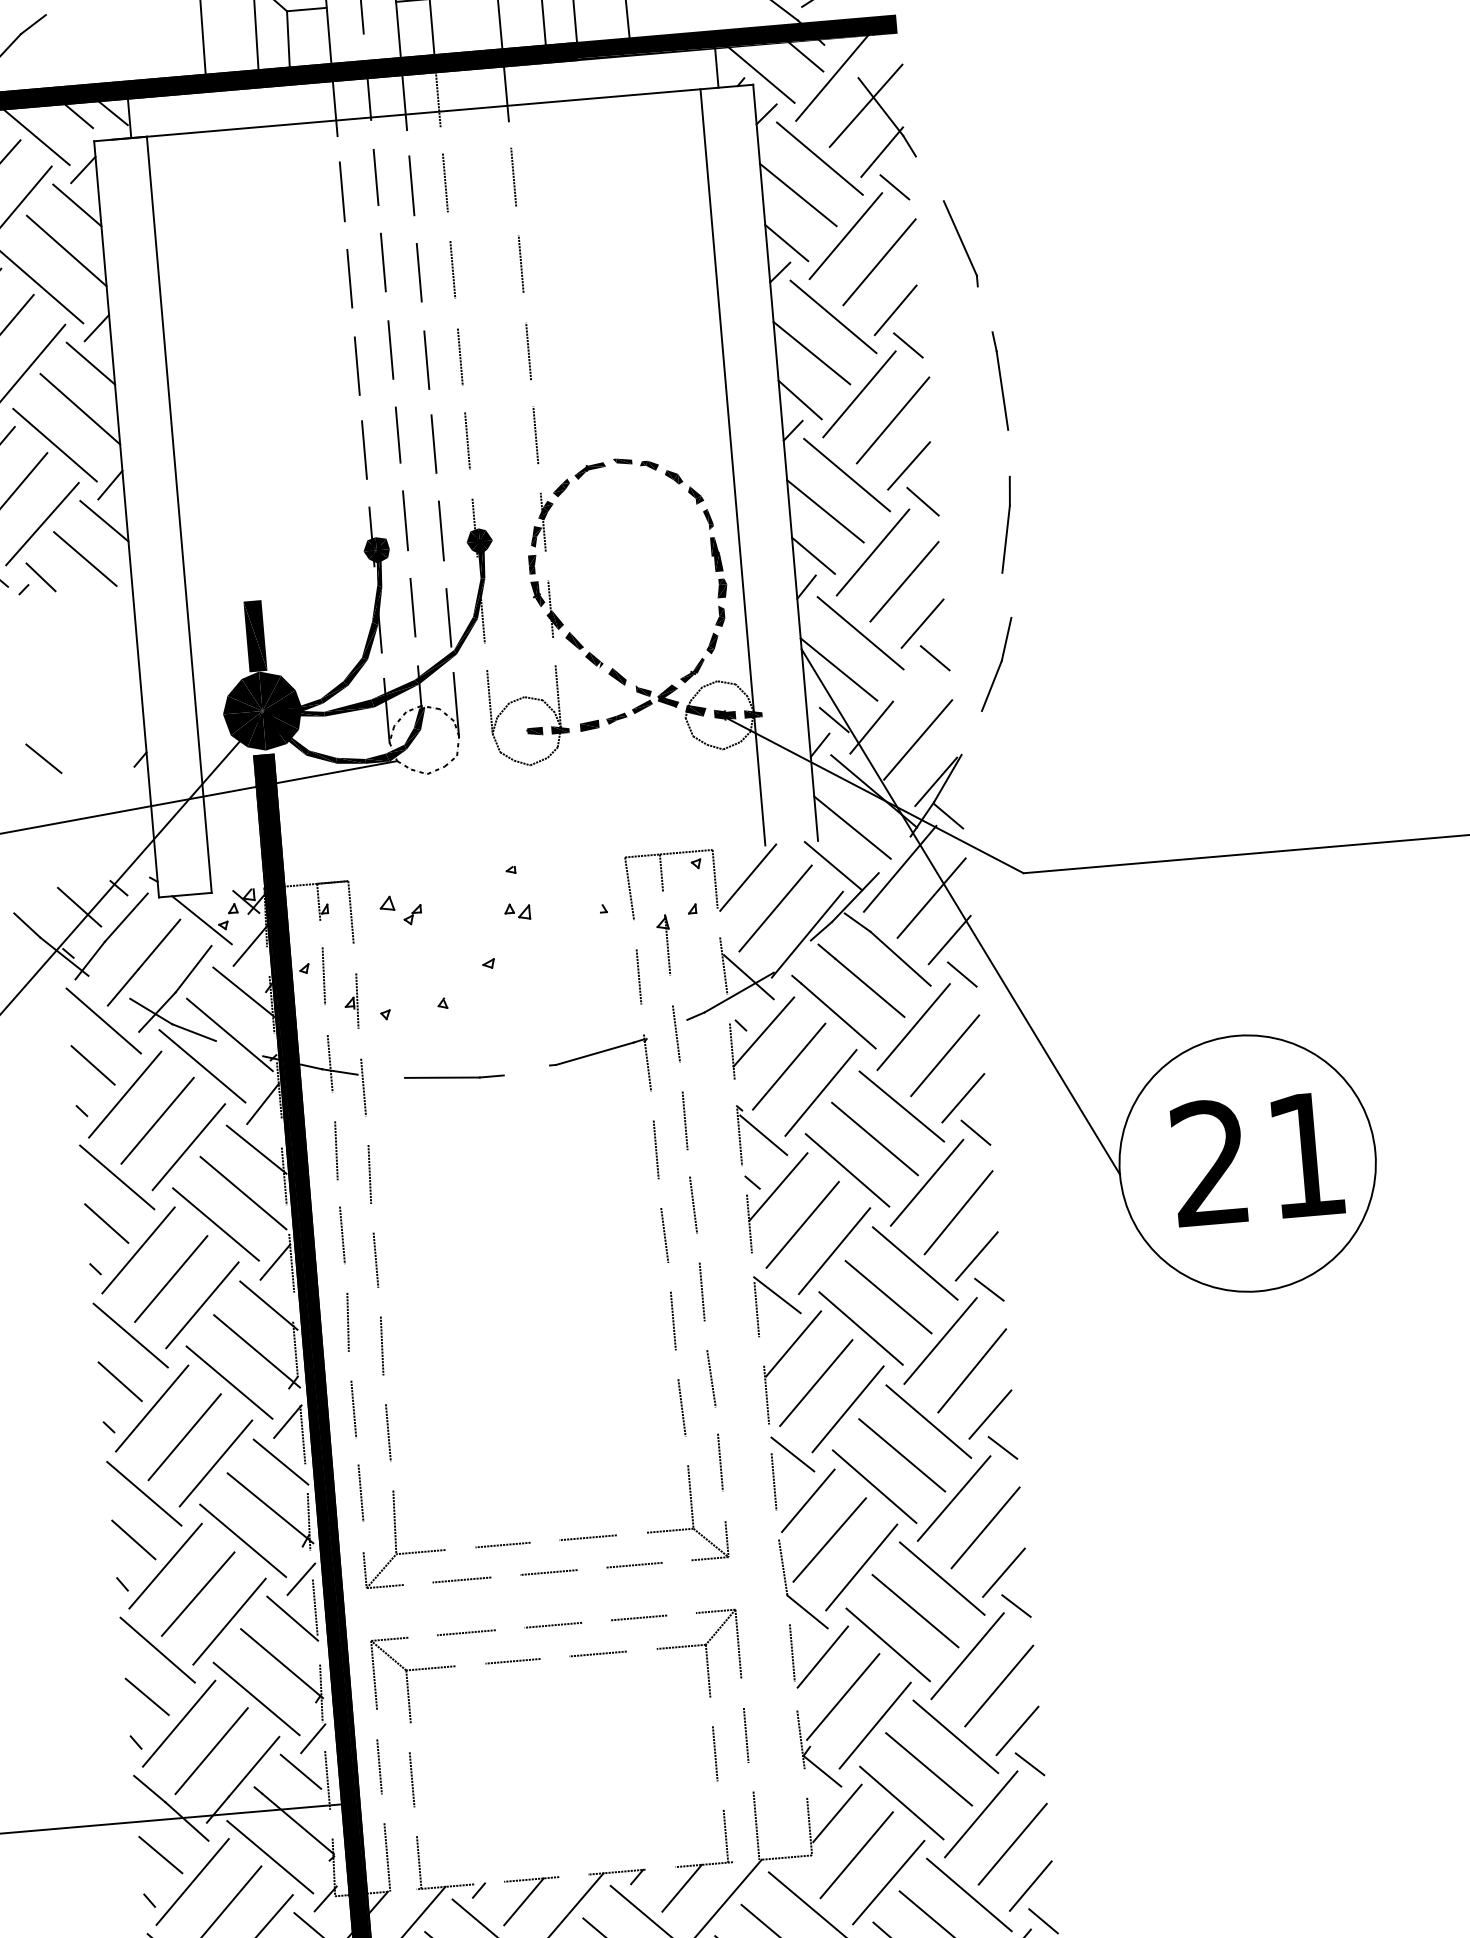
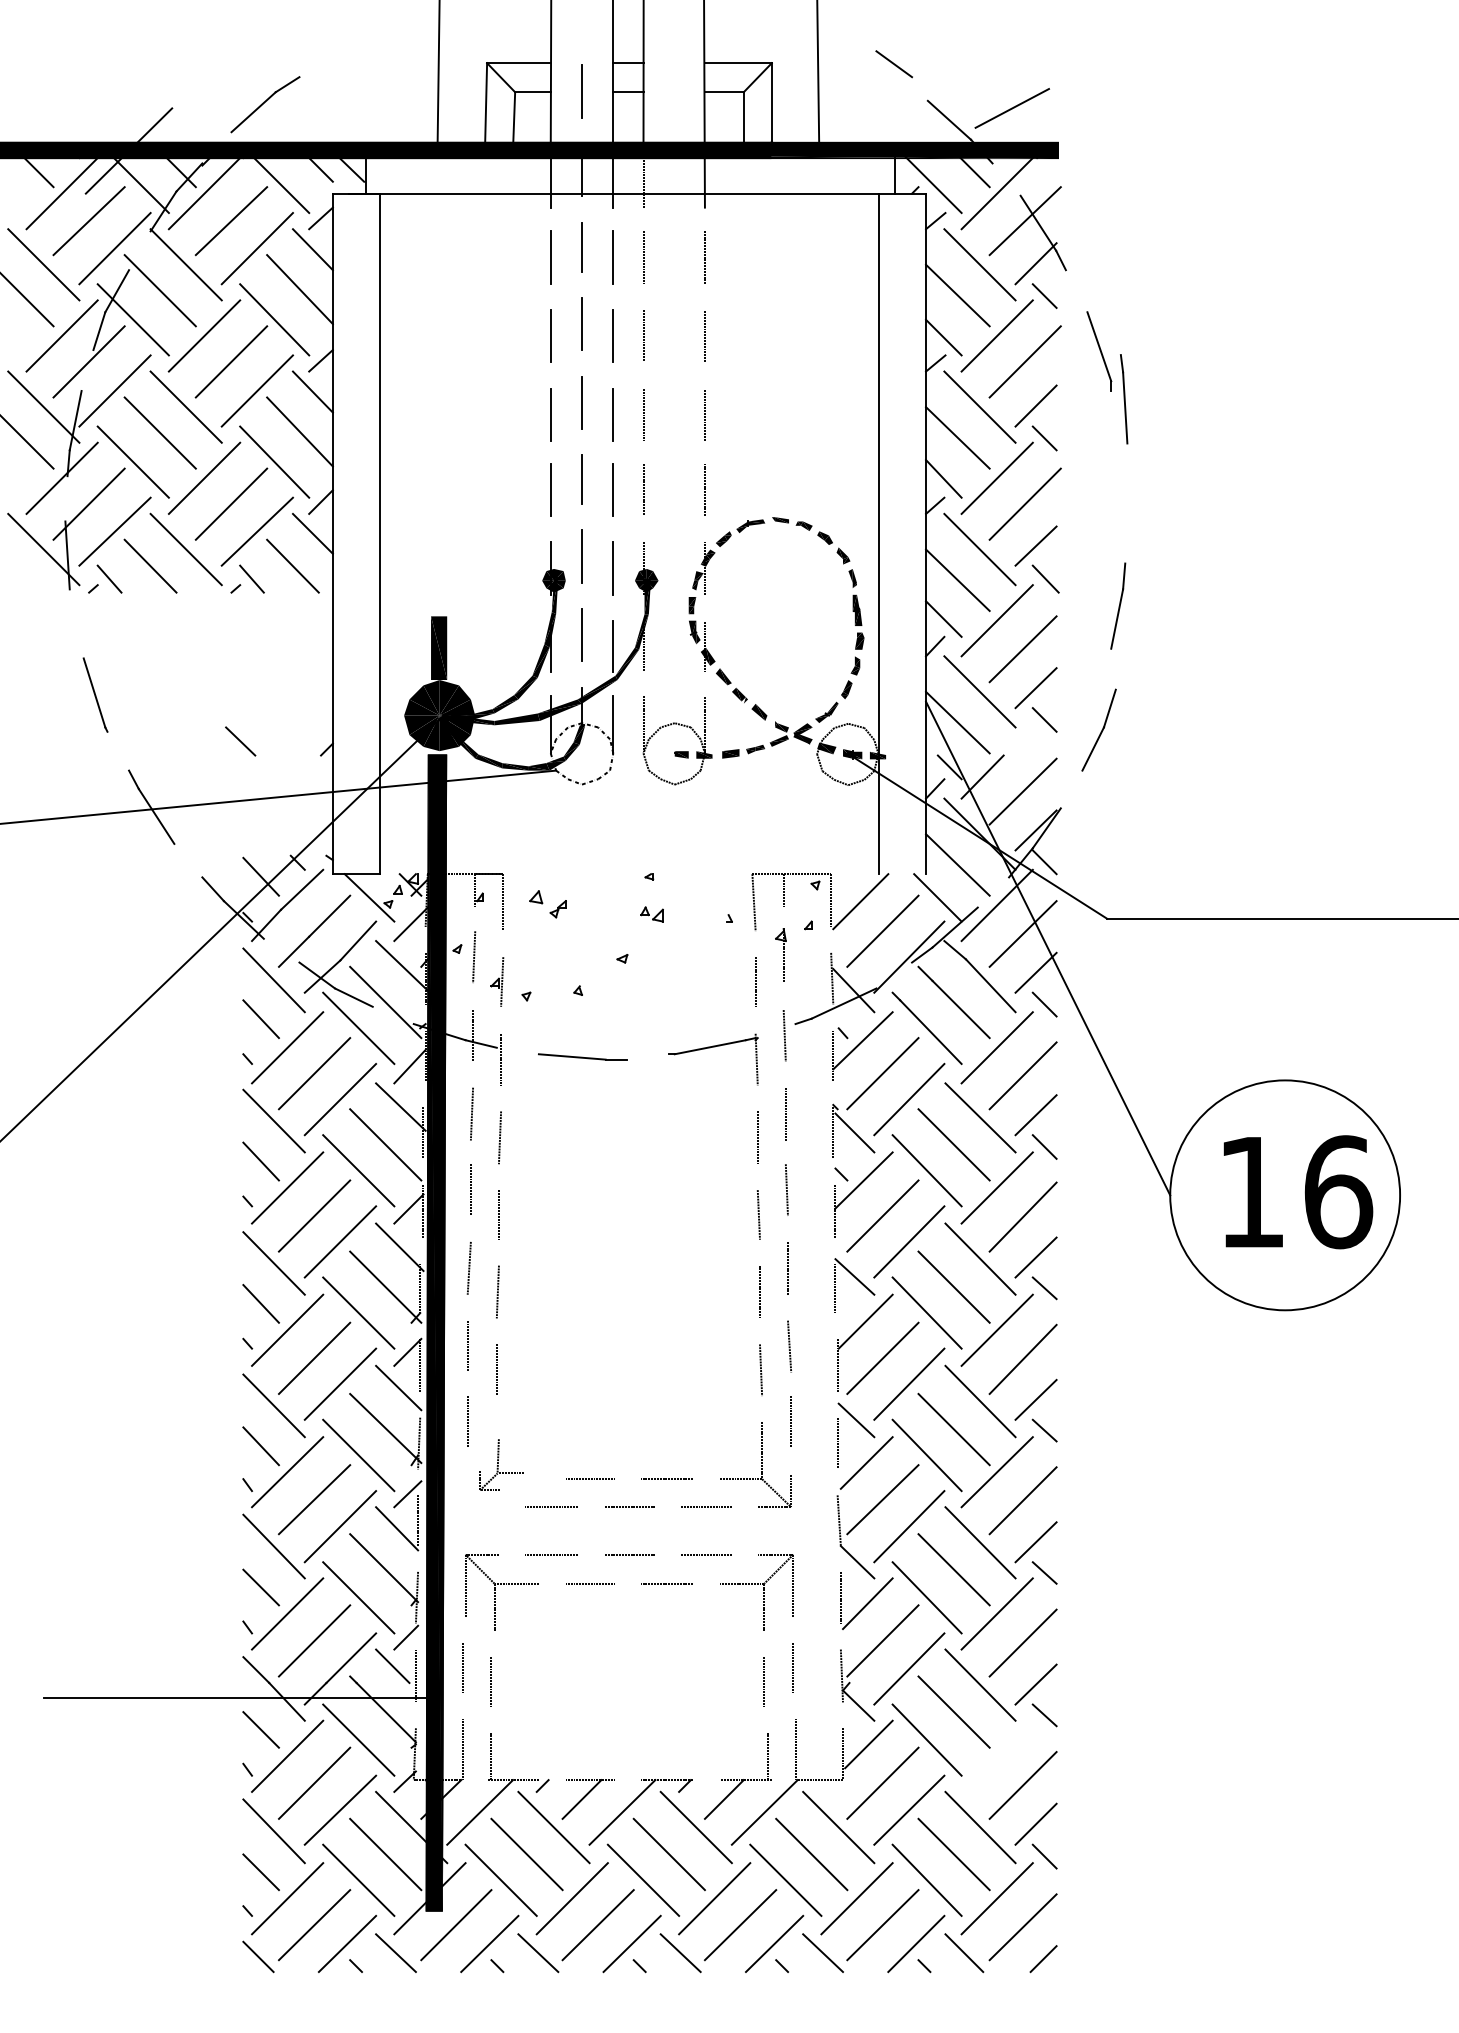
line: (1000, 381) -> (1124, 399), moved
text: (1260, 1159) -> (1296, 1192), 21 -> 16
part: (402, 1537) -> (501, 1464), size x0.6
line: (980, 1813) -> (996, 1755), removed

